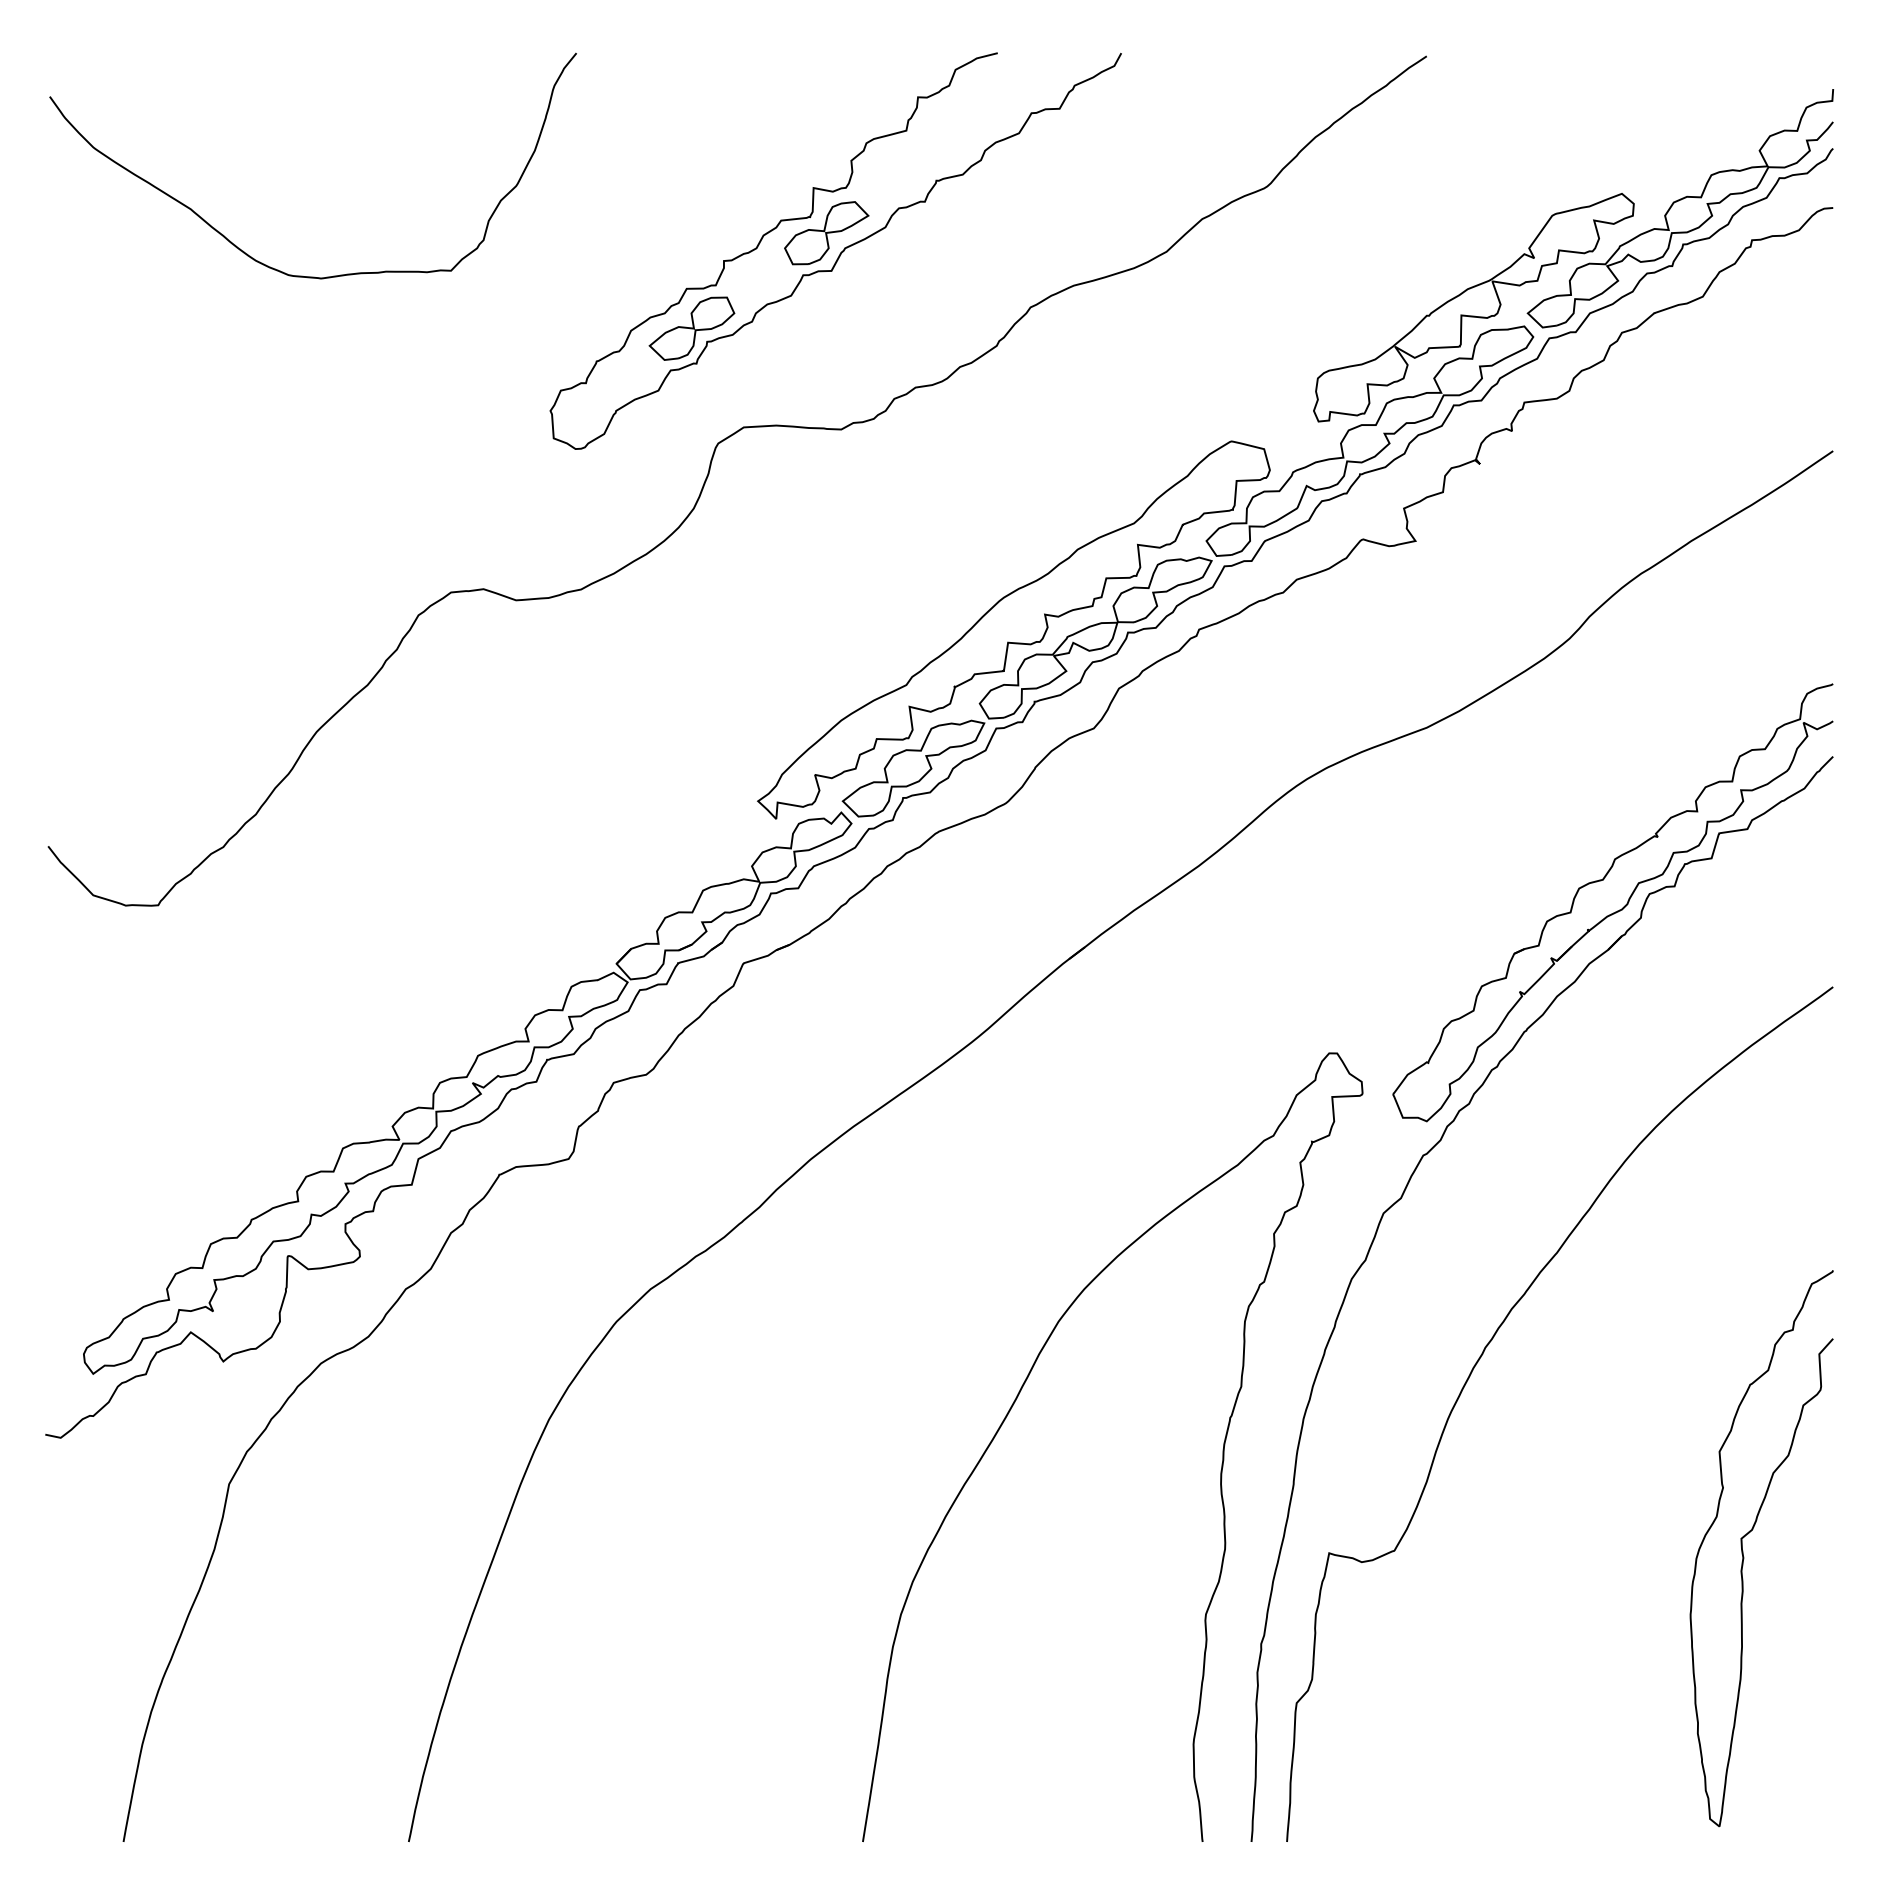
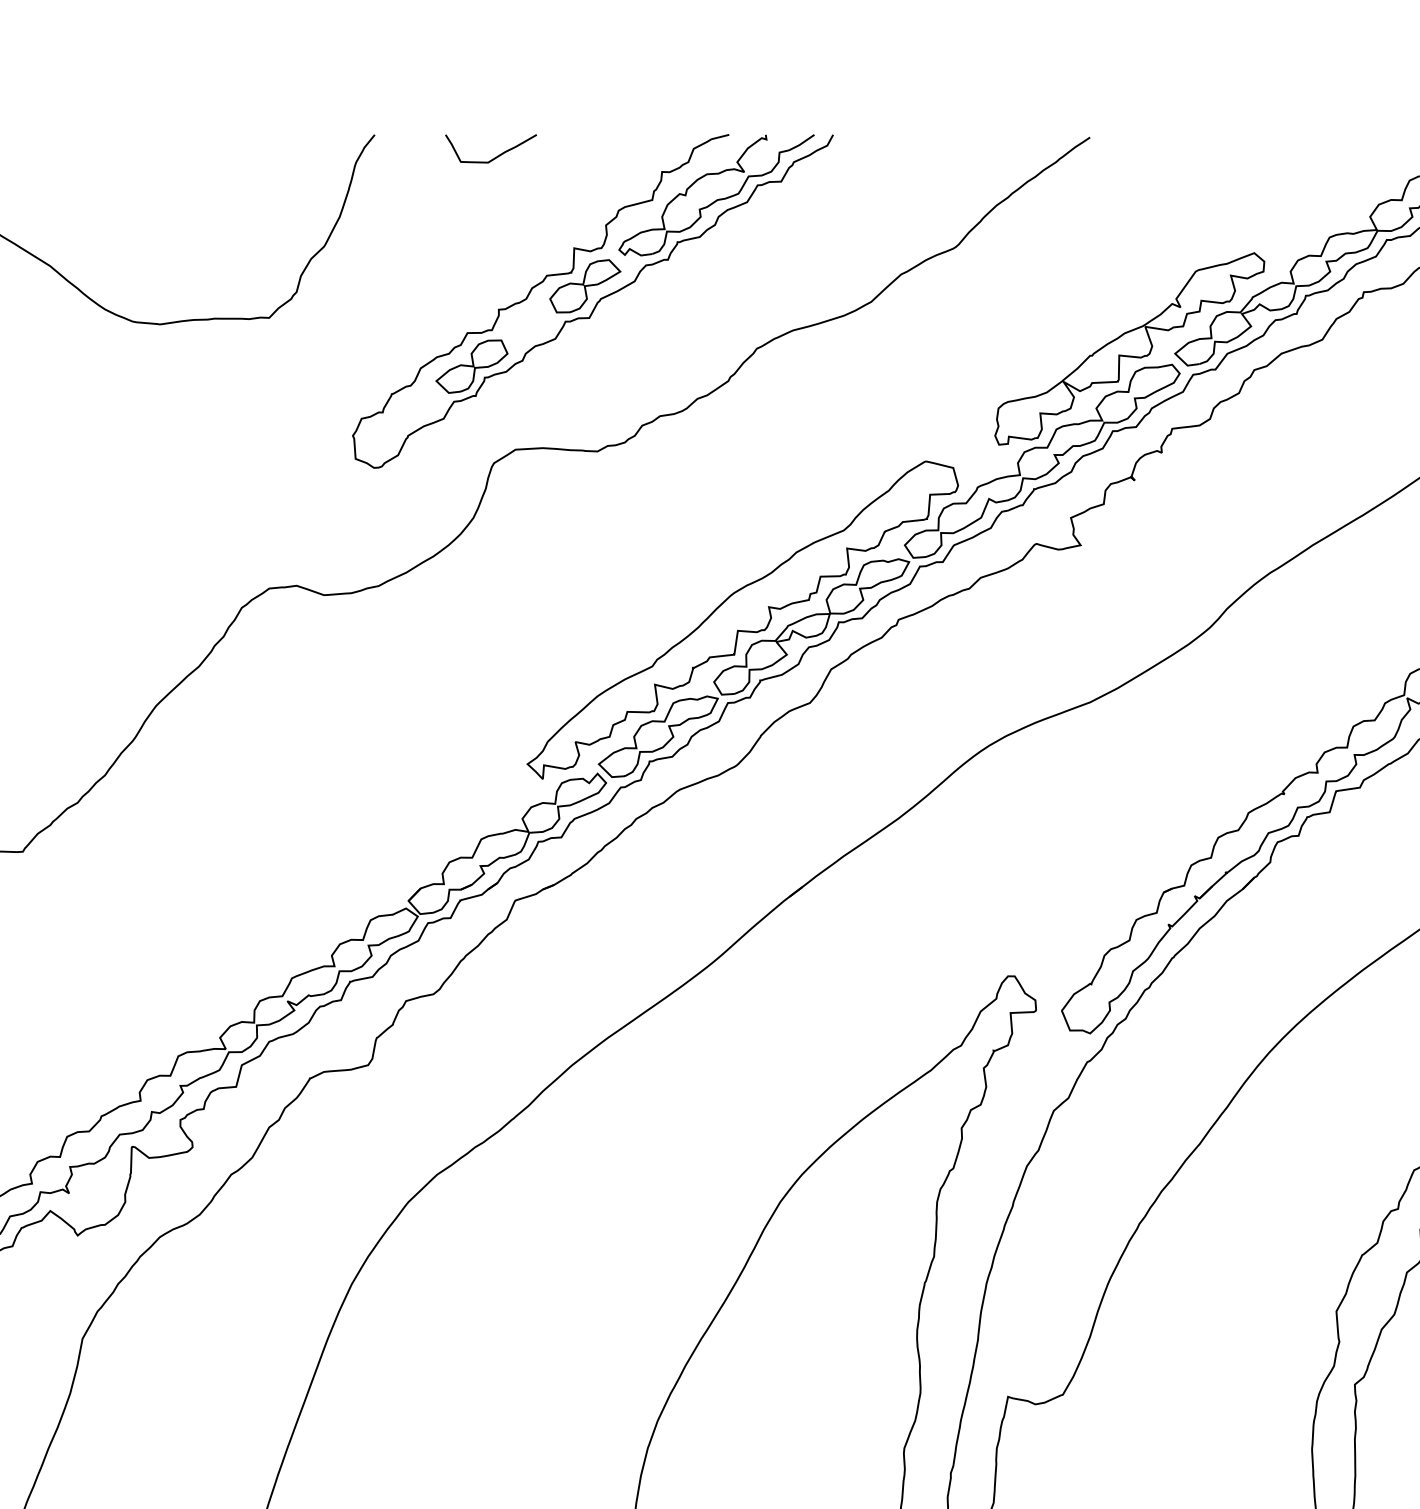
curve: (721, 78) -> (496, 156), added
part: (982, 124) -> (716, 194), added

